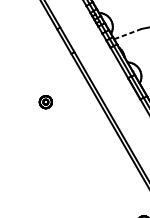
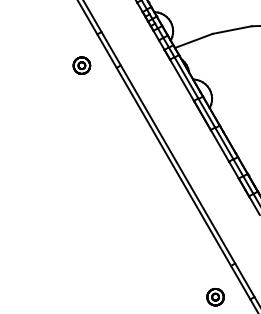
line: (127, 33) -> (193, 40), dashed -> solid
part: (45, 102) -> (81, 65), moved

